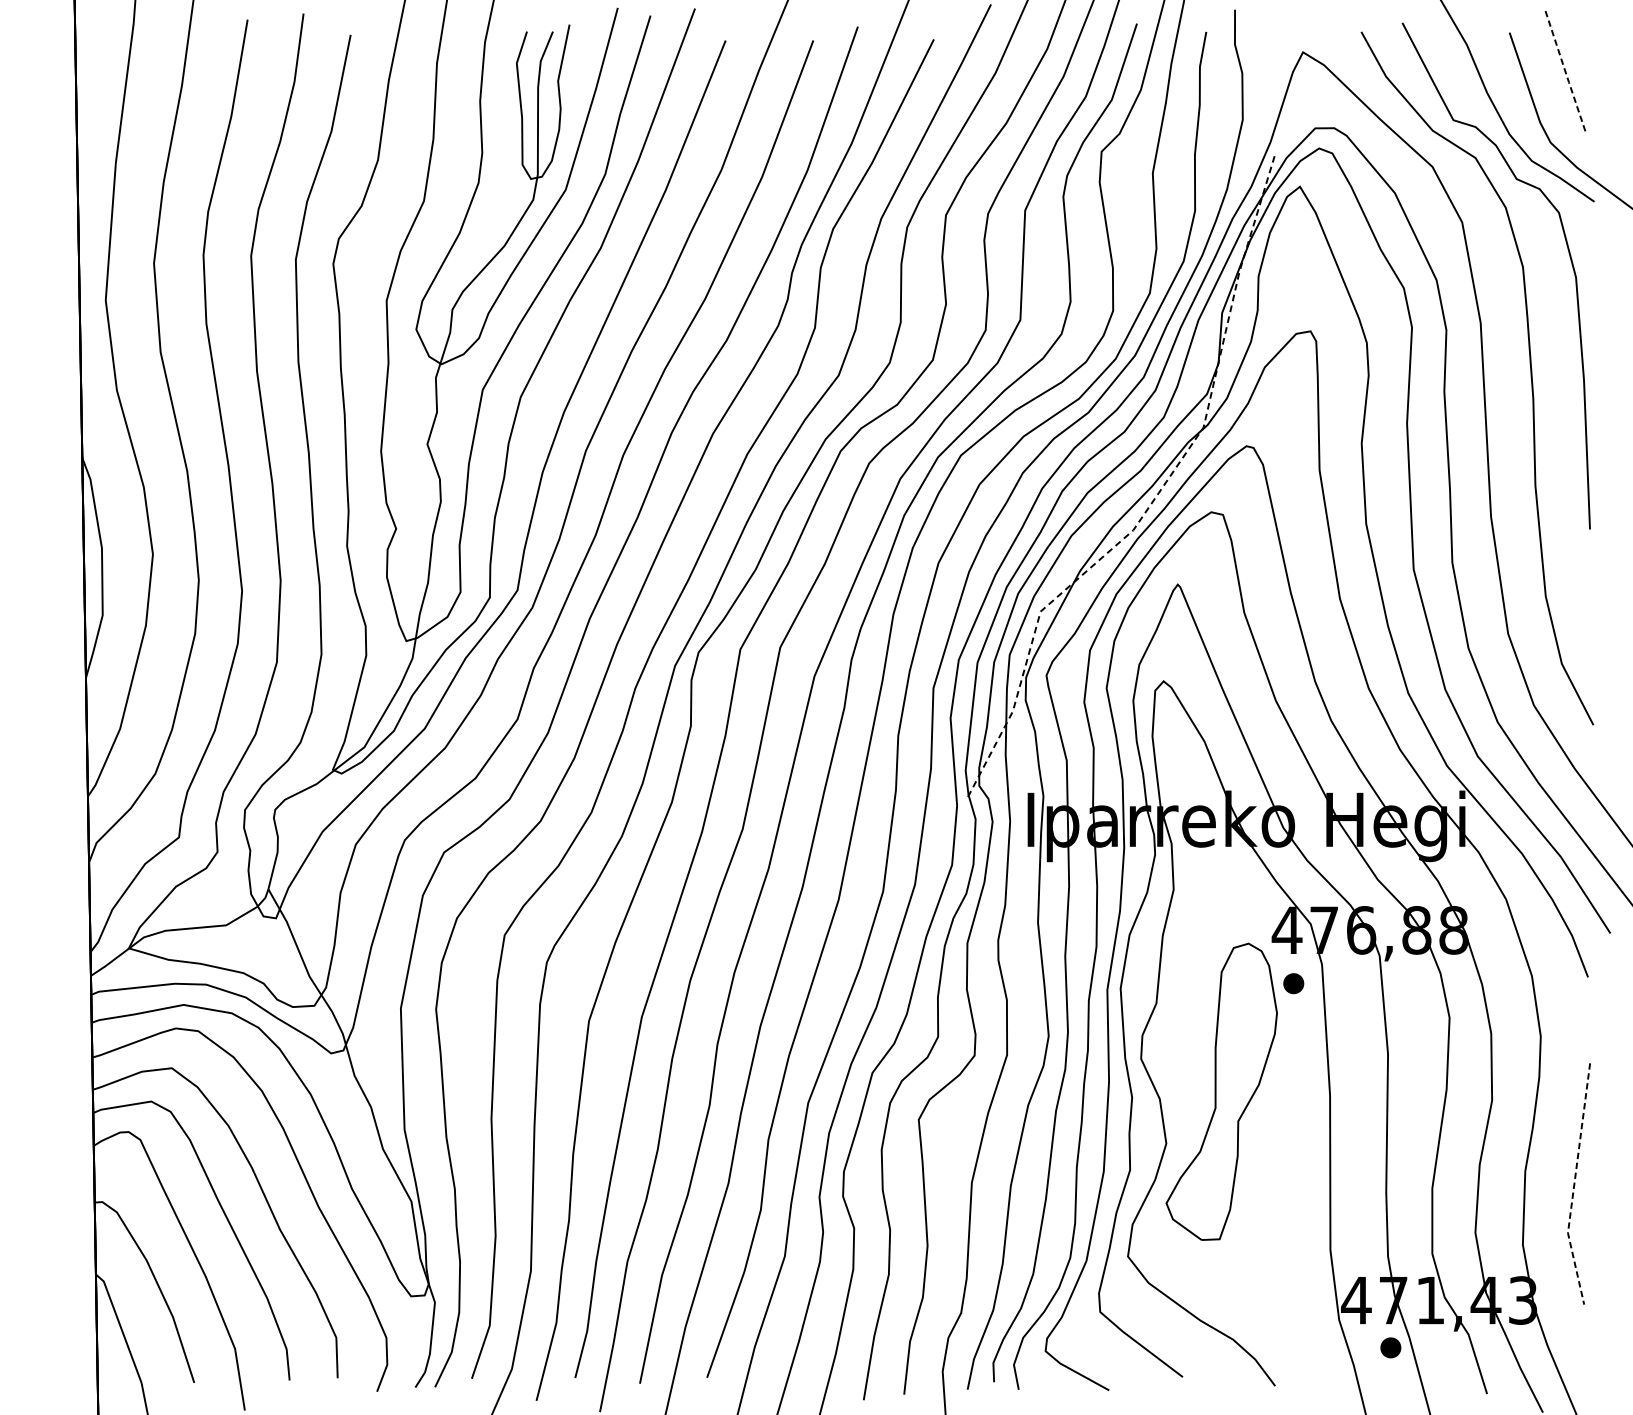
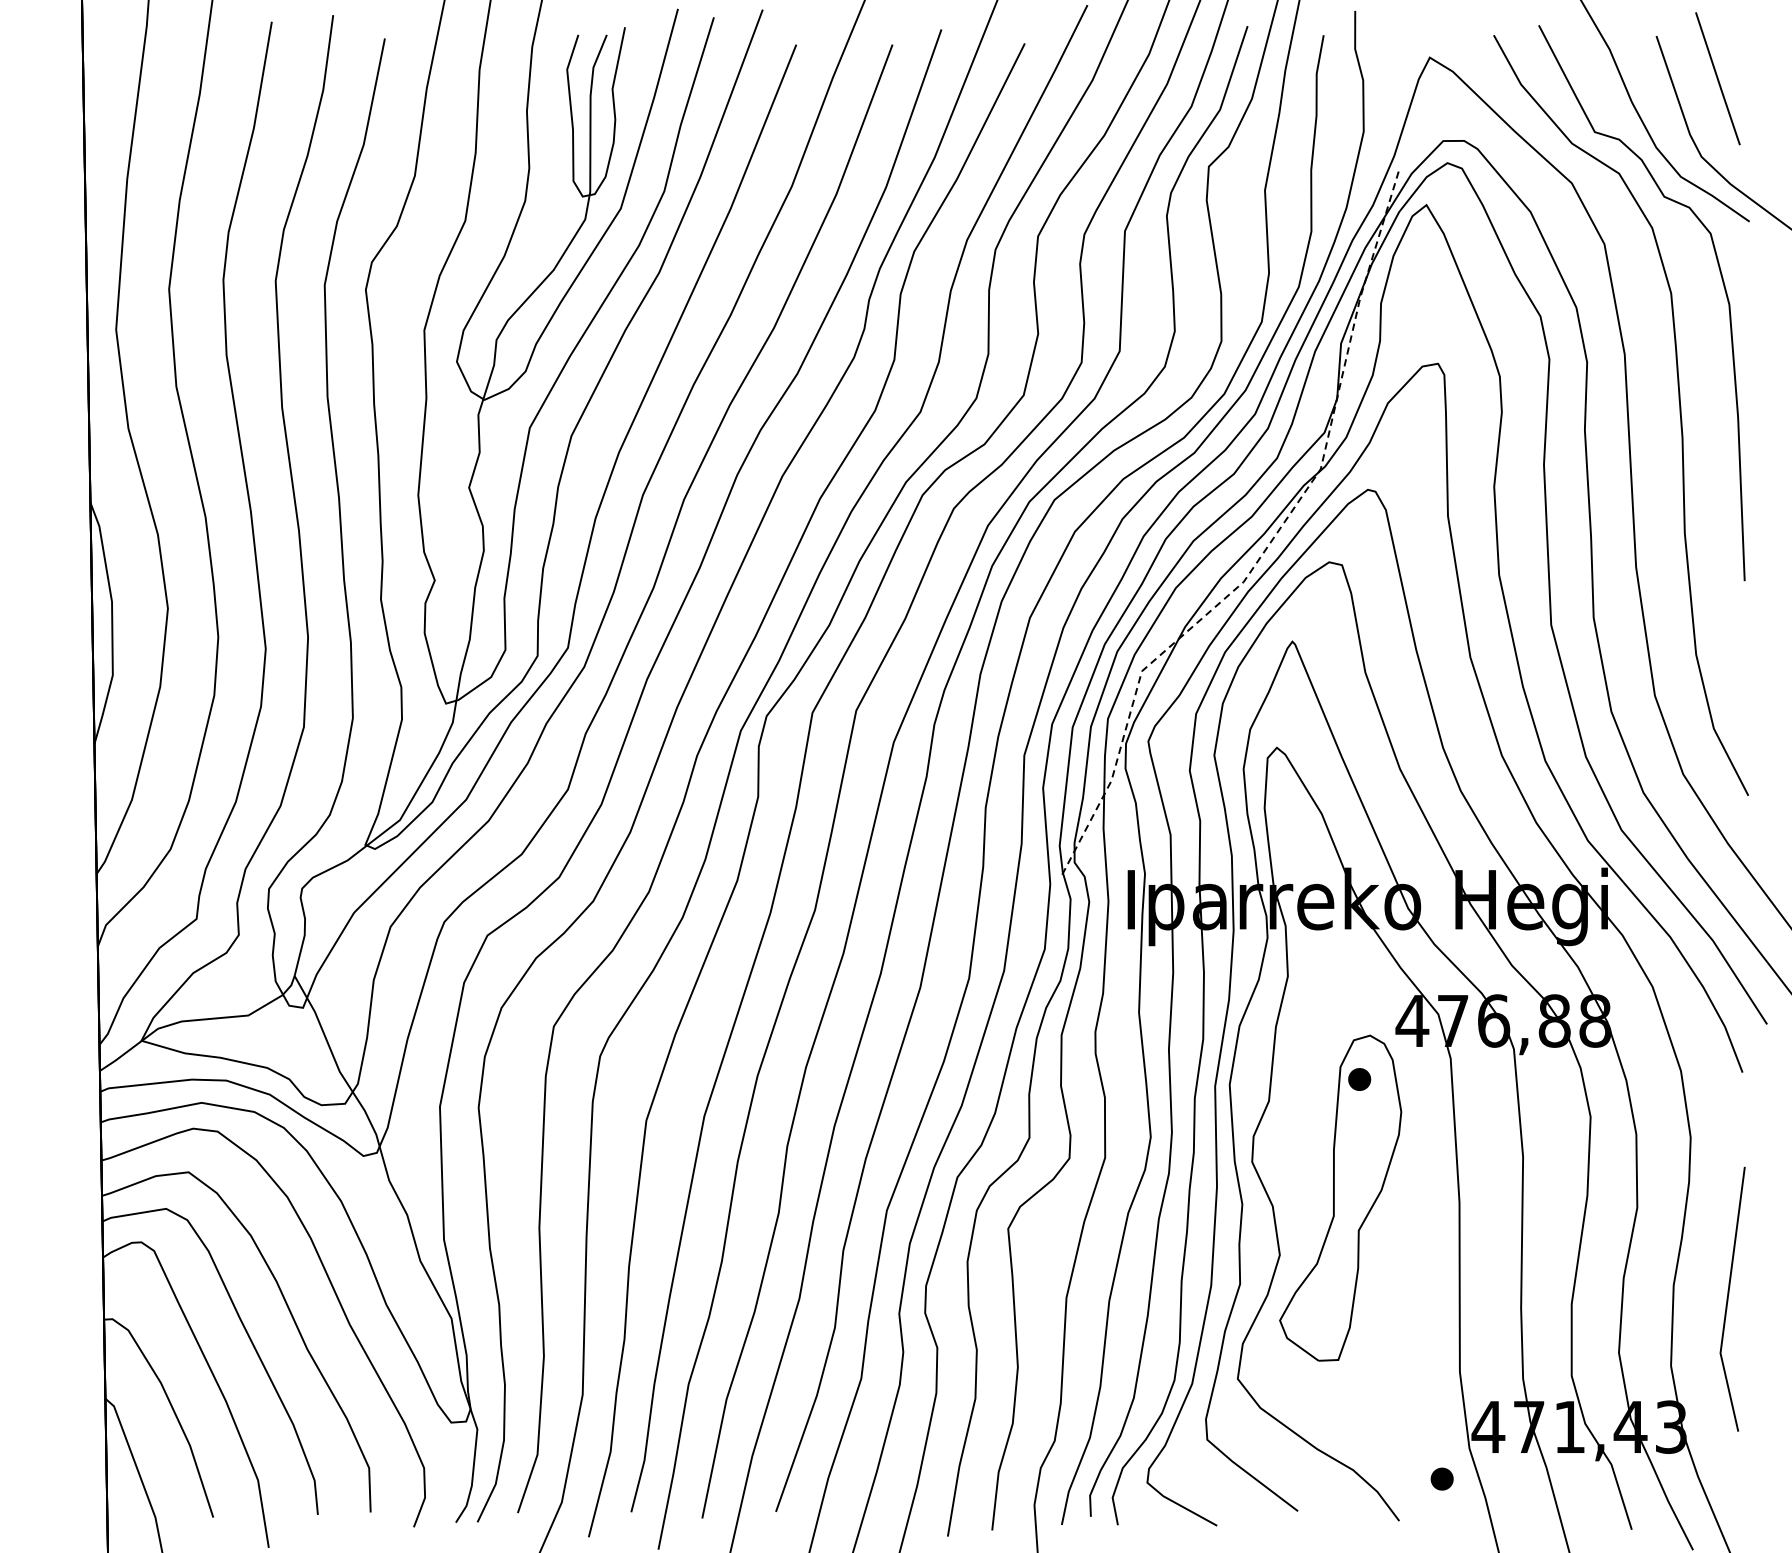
line: (1565, 72) -> (1717, 79), dashed -> solid
part: (1293, 983) -> (1359, 1079), moved
line: (1574, 1185) -> (1727, 1300), dashed -> solid
part: (1390, 1347) -> (1441, 1478), moved

